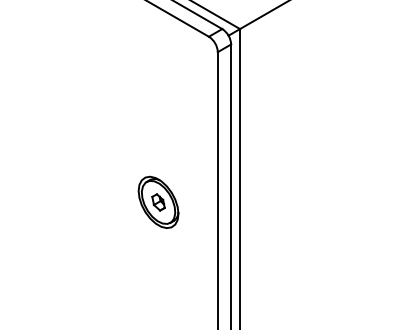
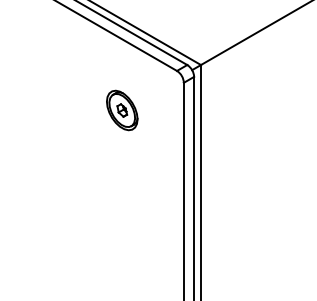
part: (158, 202) -> (122, 110), moved

